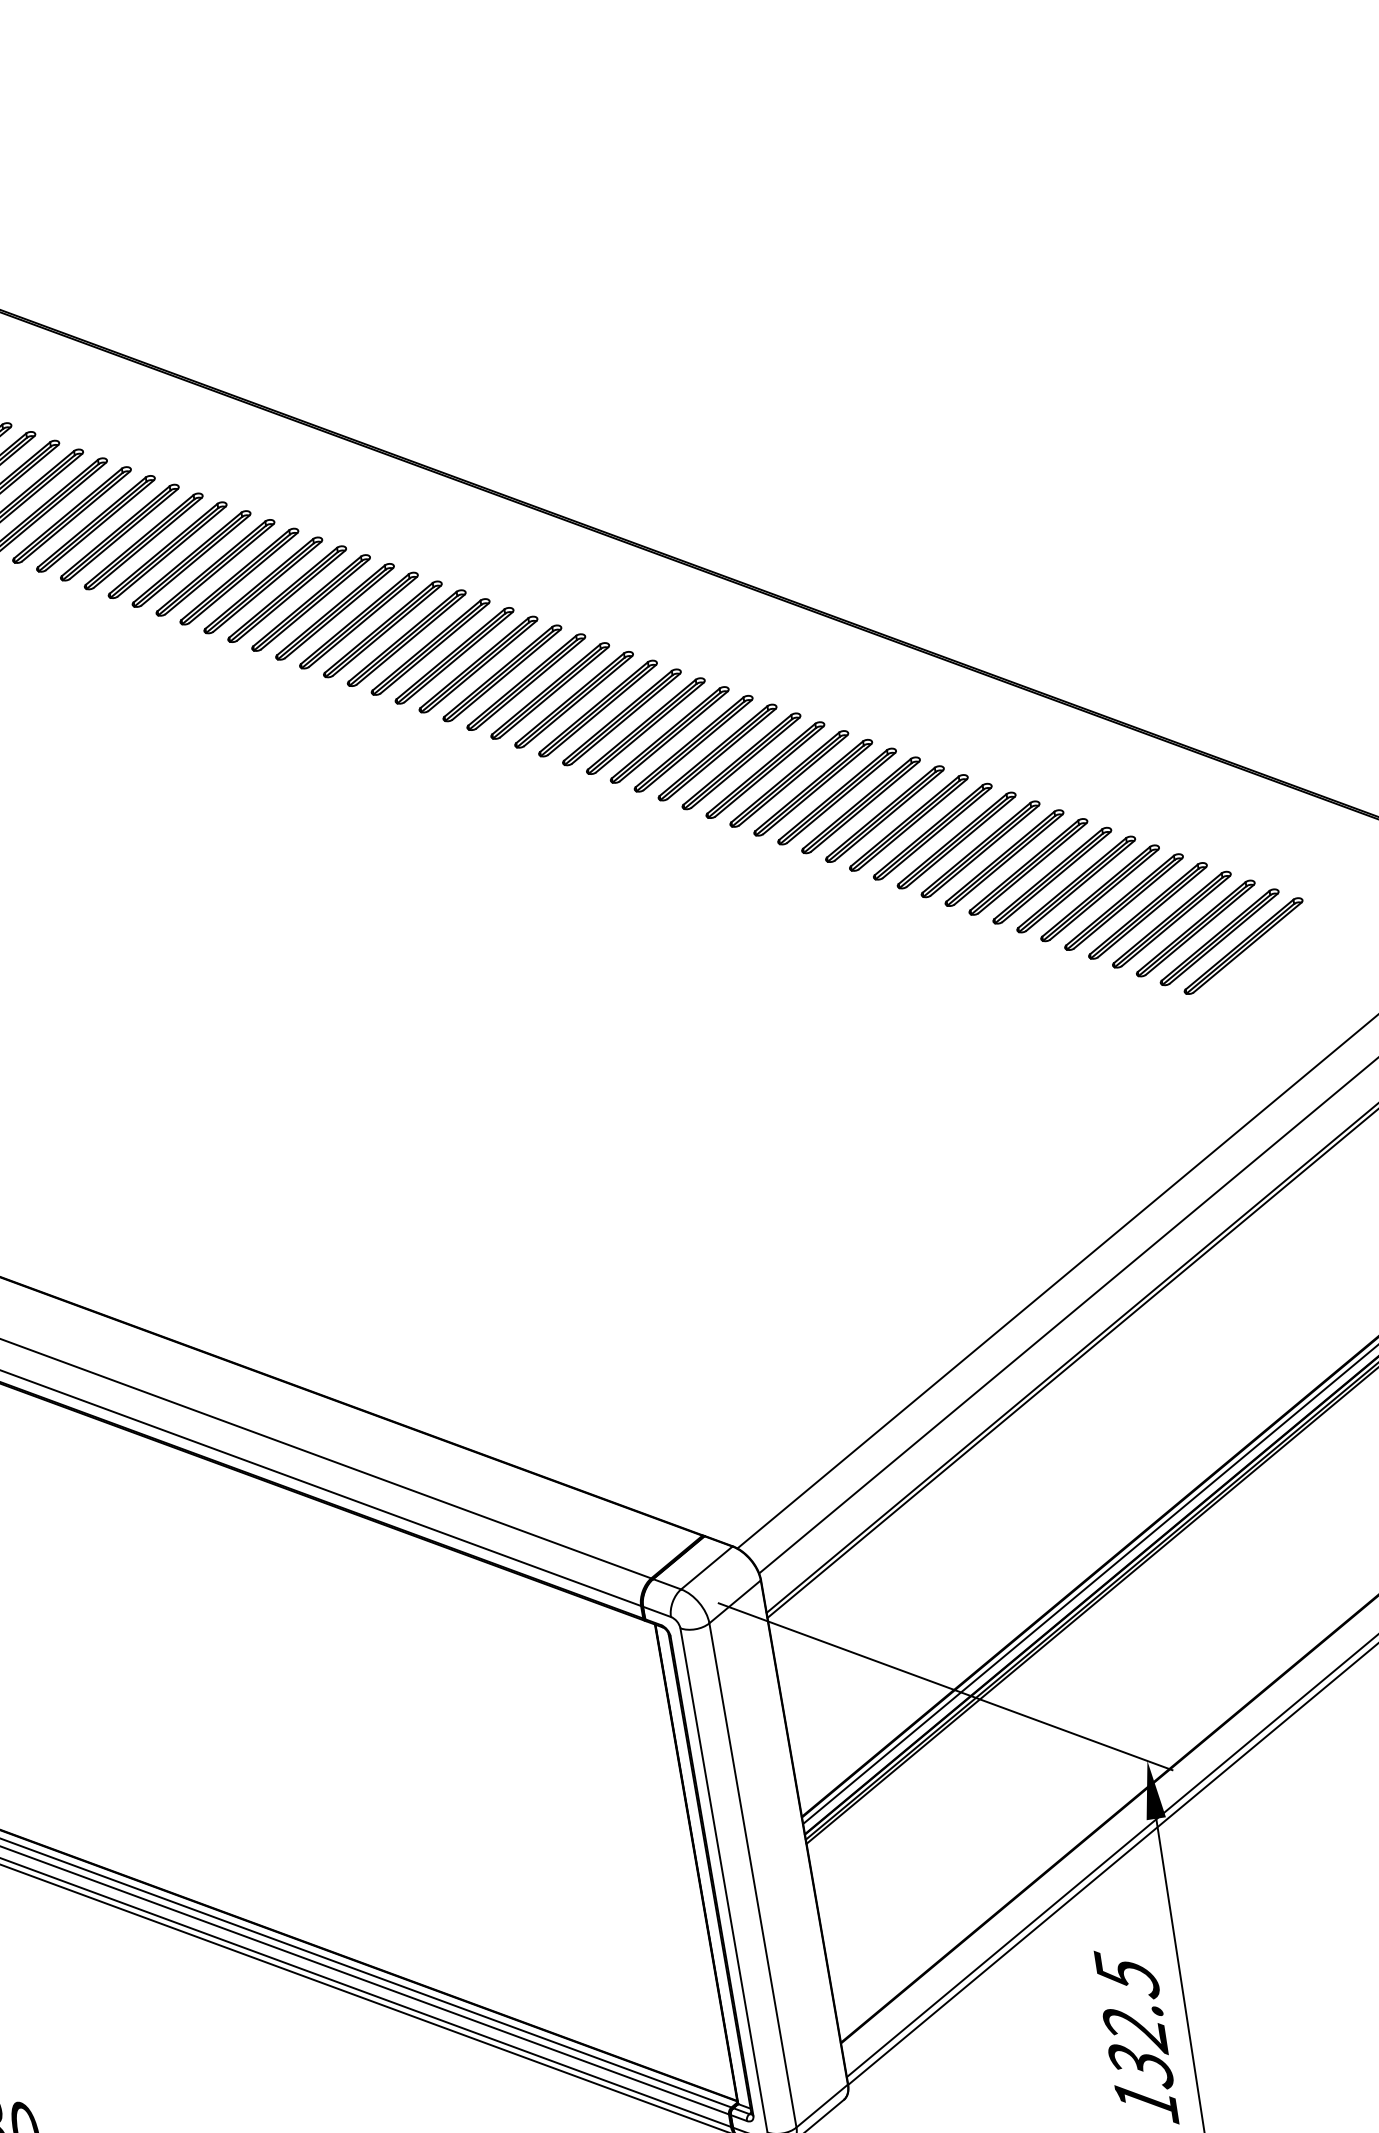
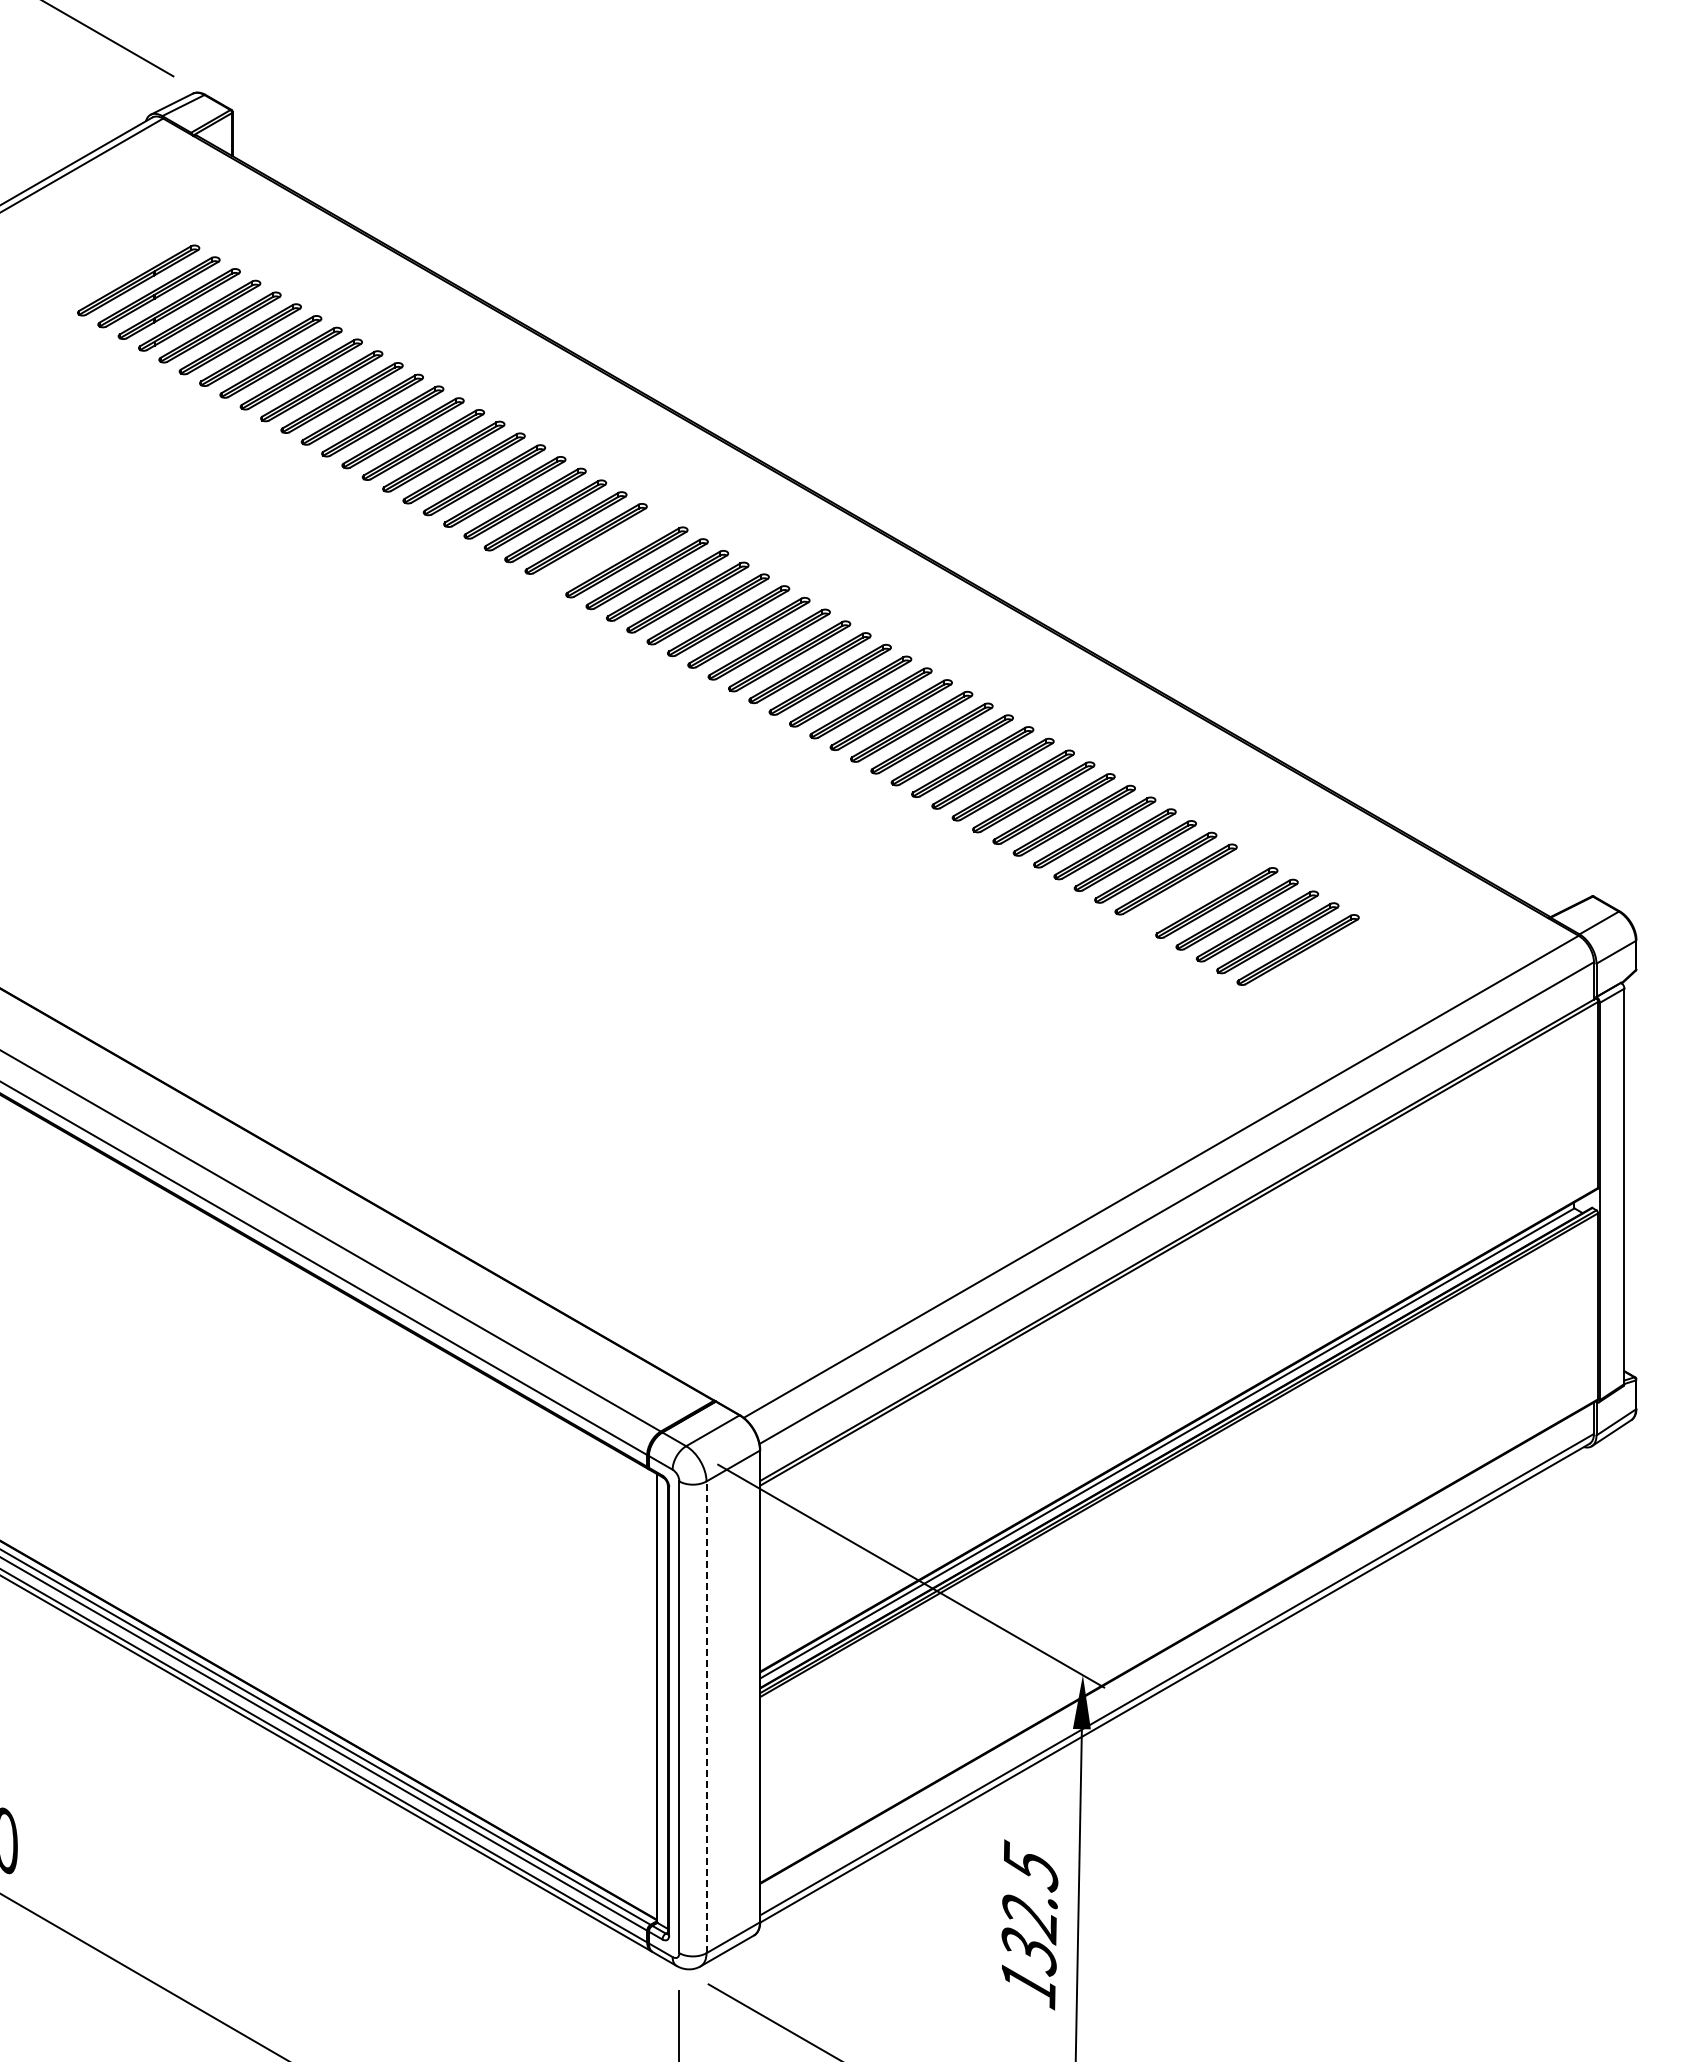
part: (430, 646) -> (606, 550), removed
part: (1123, 902) -> (1195, 891), removed
line: (752, 1875) -> (706, 1717), solid -> dashed

